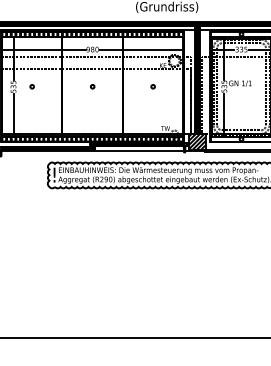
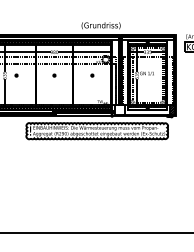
hatch: (196, 142) -> (119, 110), removed

